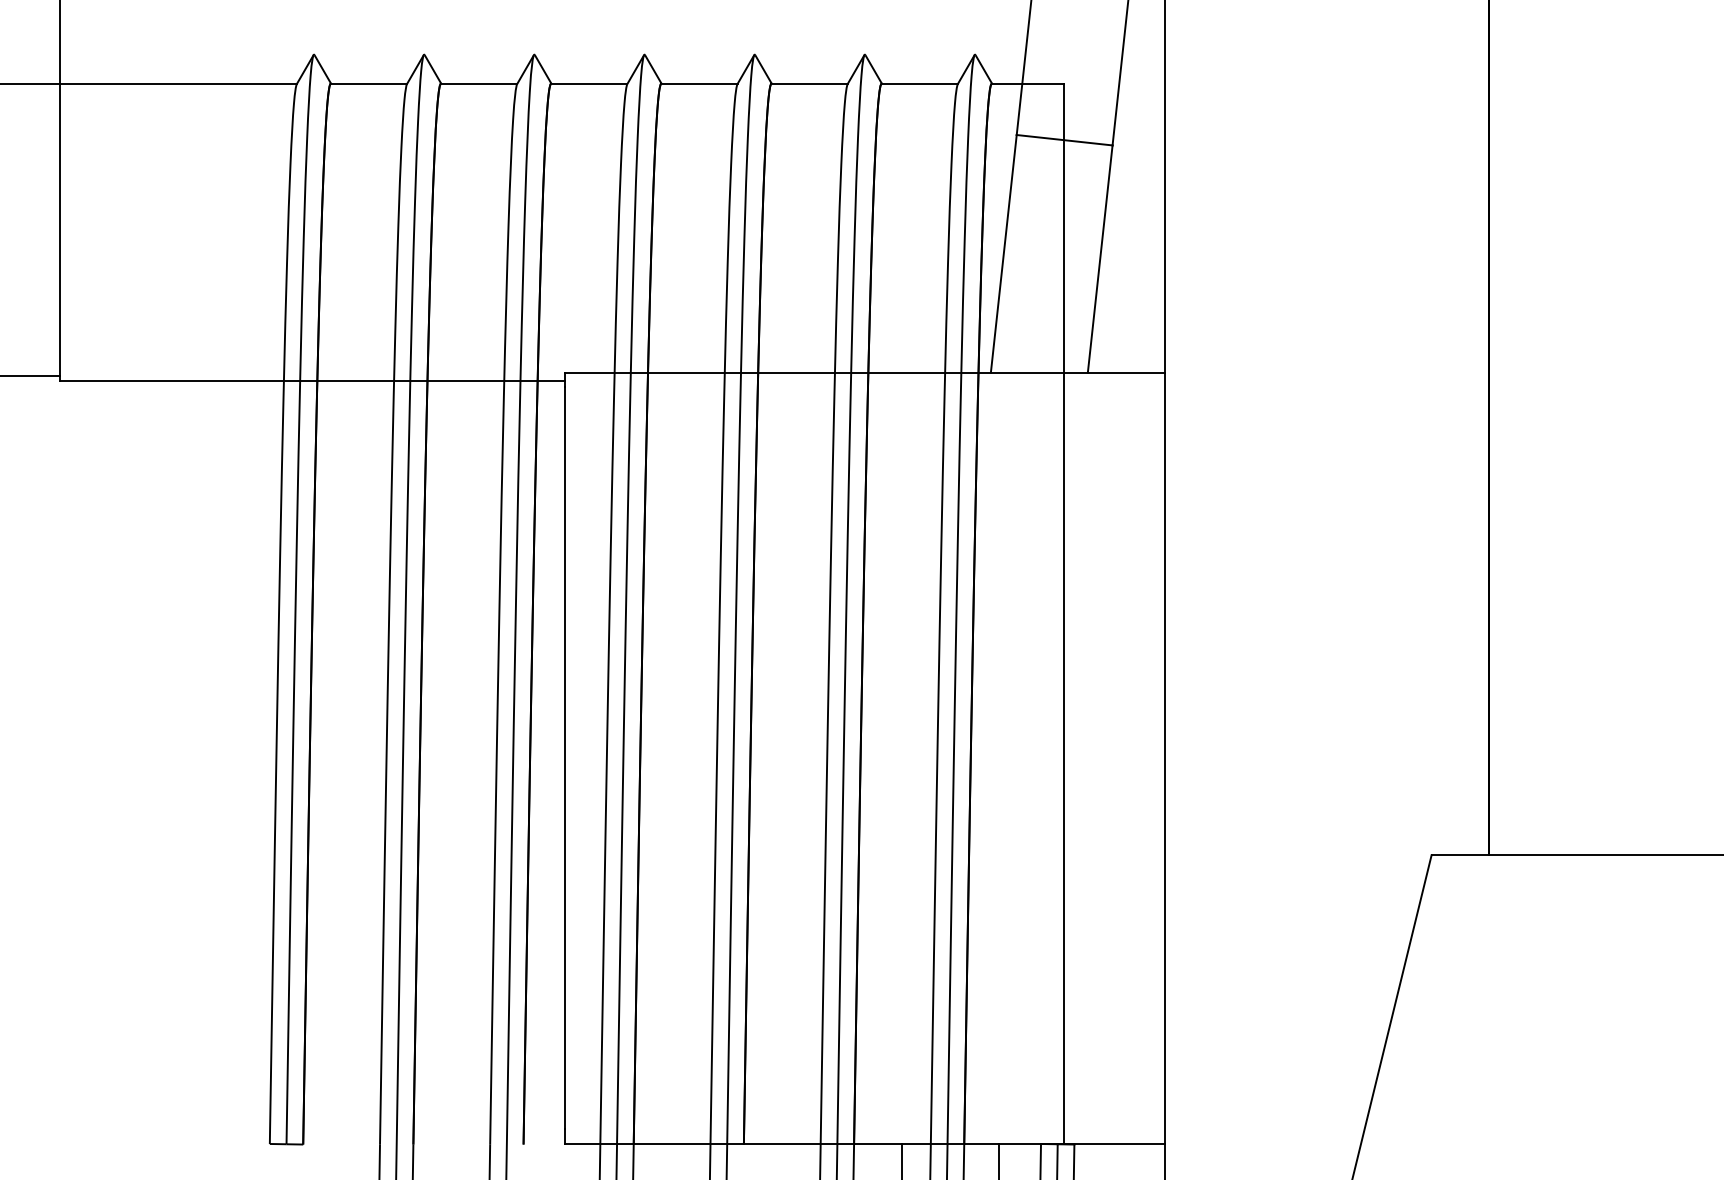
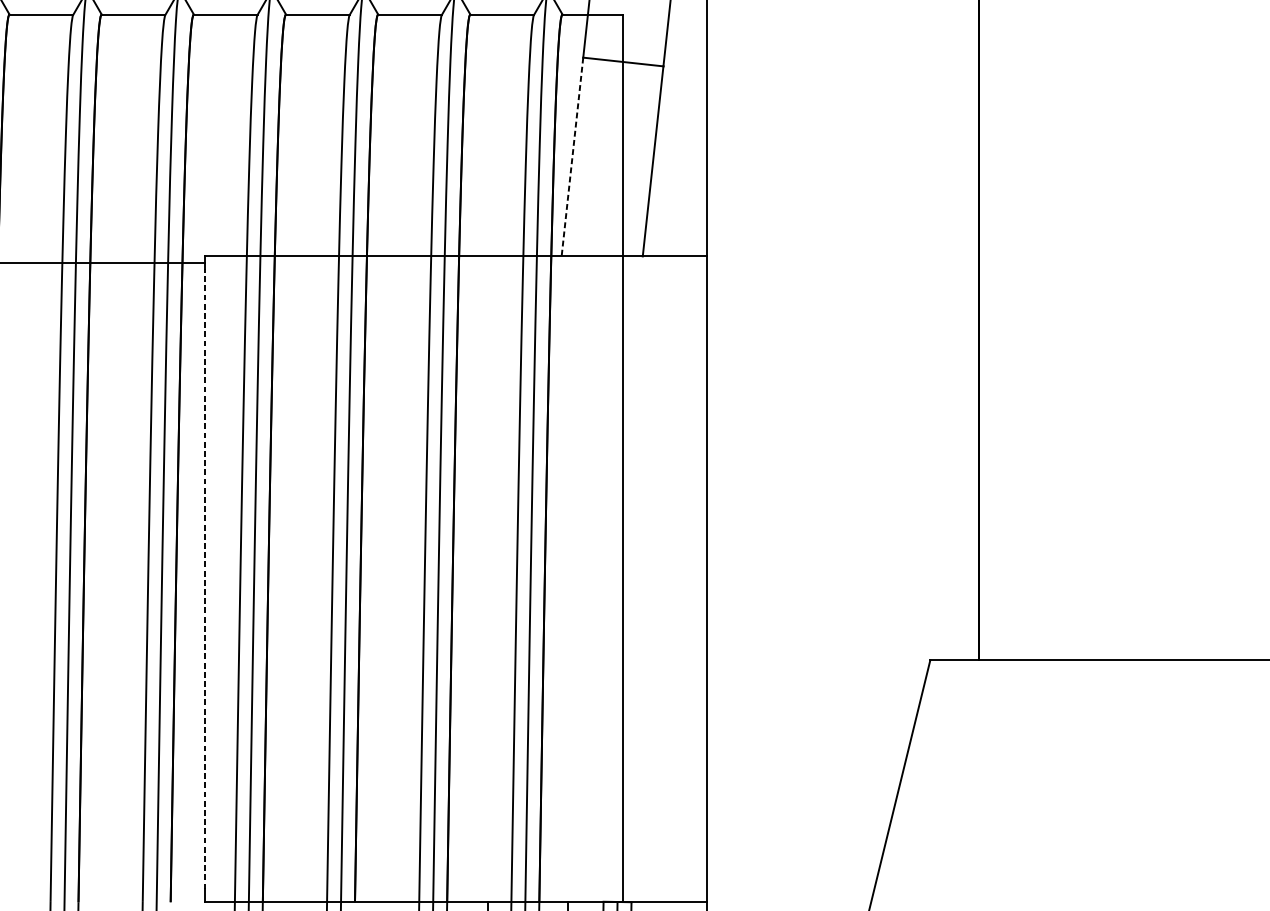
line: (1003, 254) -> (572, 157), solid -> dashed
line: (564, 757) -> (204, 578), solid -> dashed

